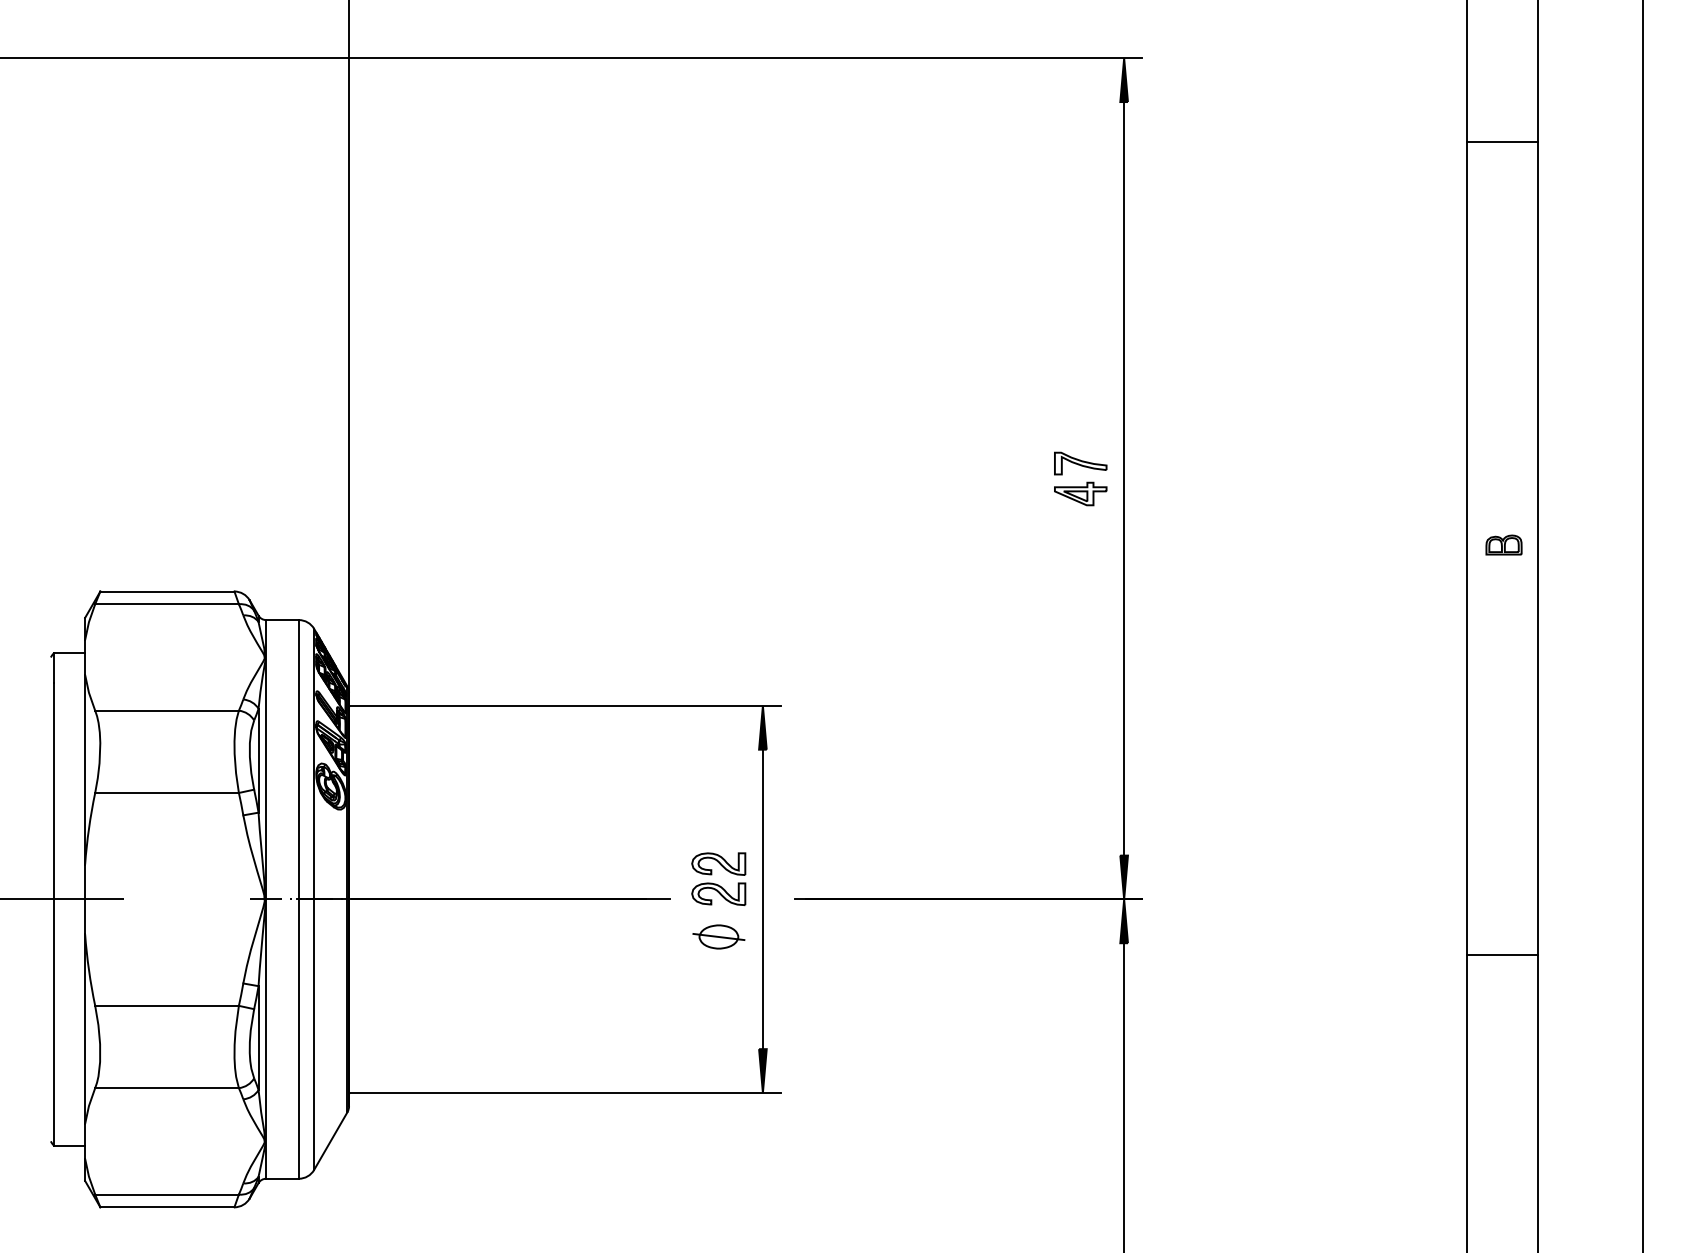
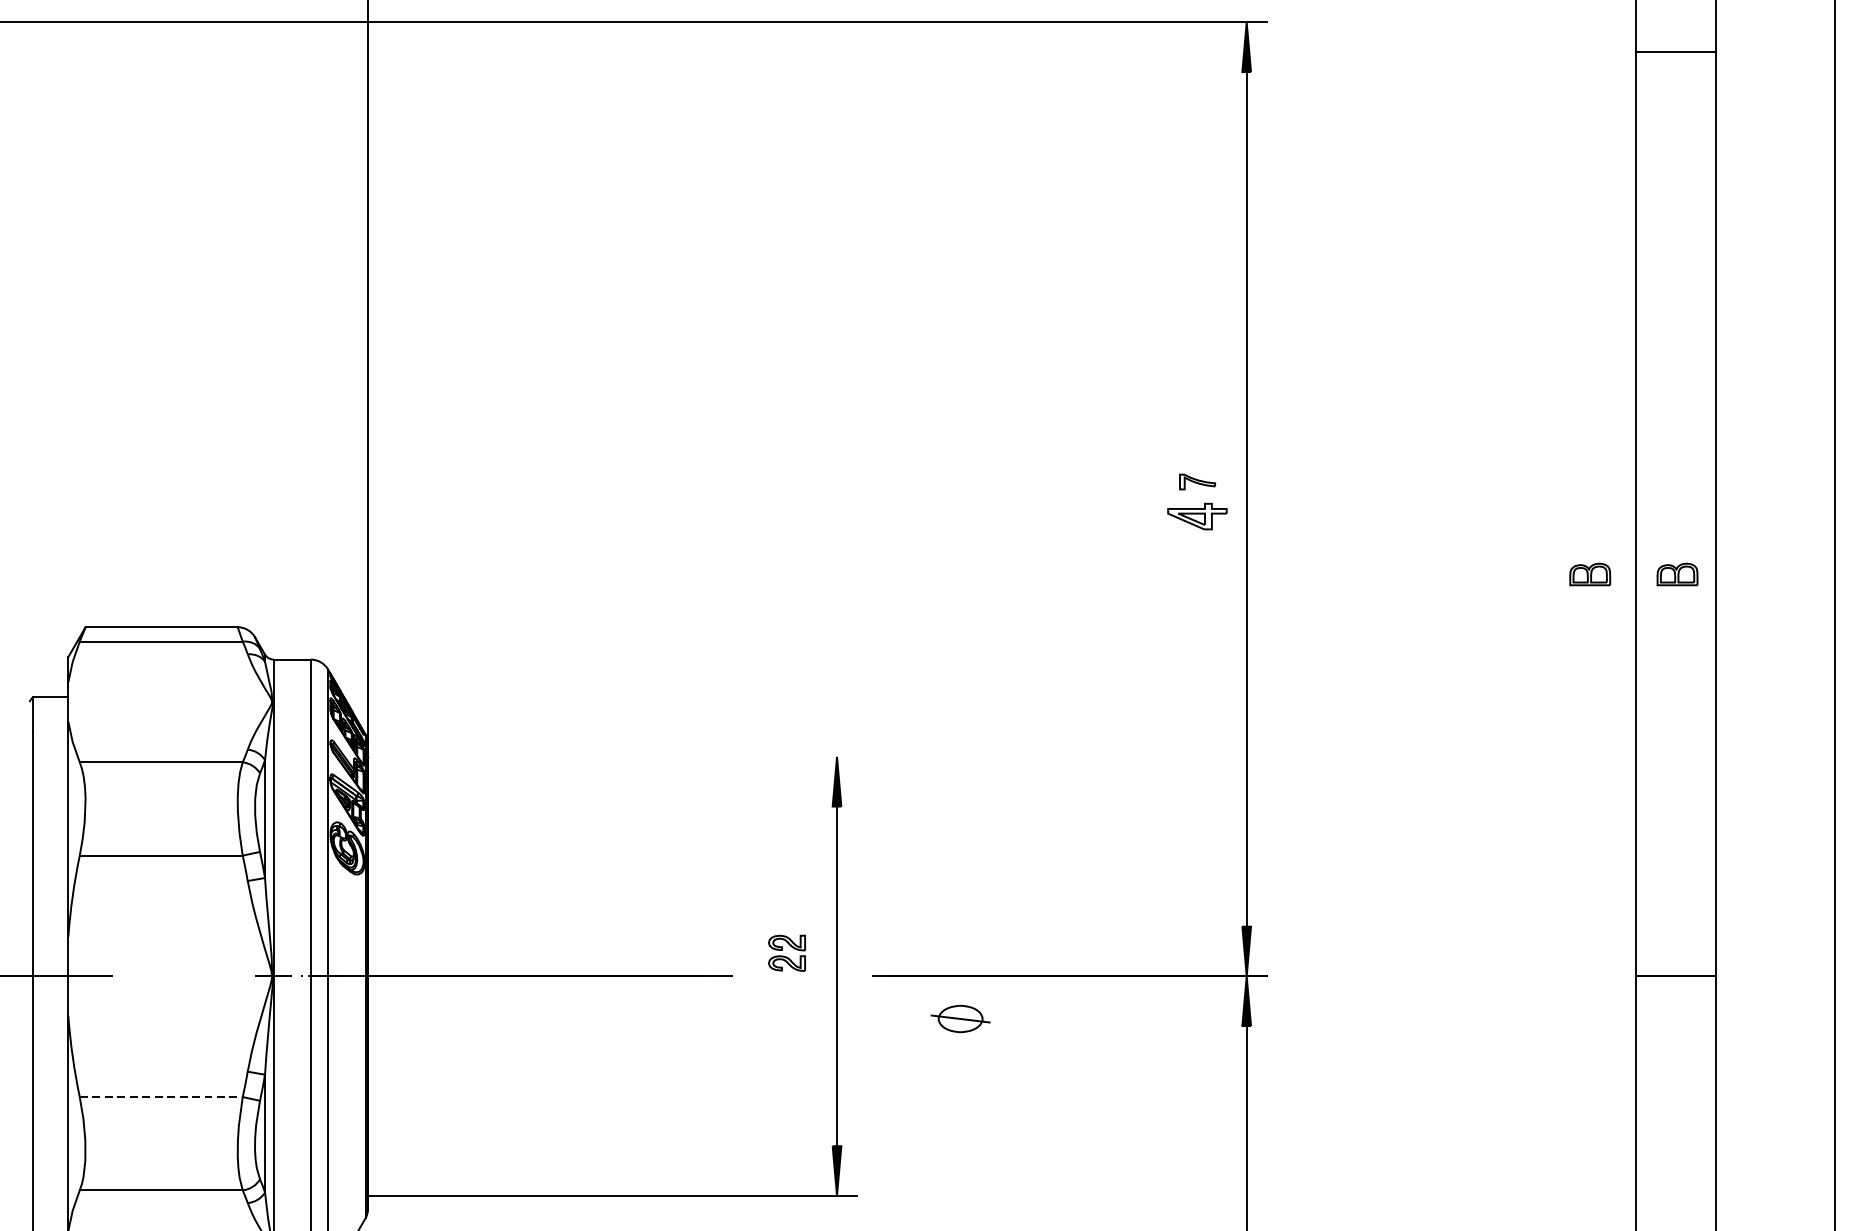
line: (1502, 142) -> (1675, 52), moved
part: (1080, 463) -> (1197, 481), size x0.6
part: (1426, 544) -> (1589, 573), added
line: (564, 705) -> (611, 756), removed
part: (718, 878) -> (786, 952), size x0.6
part: (718, 936) -> (960, 1018), moved
line: (1502, 954) -> (1675, 975), moved
line: (167, 1005) -> (161, 1096), solid -> dashed

